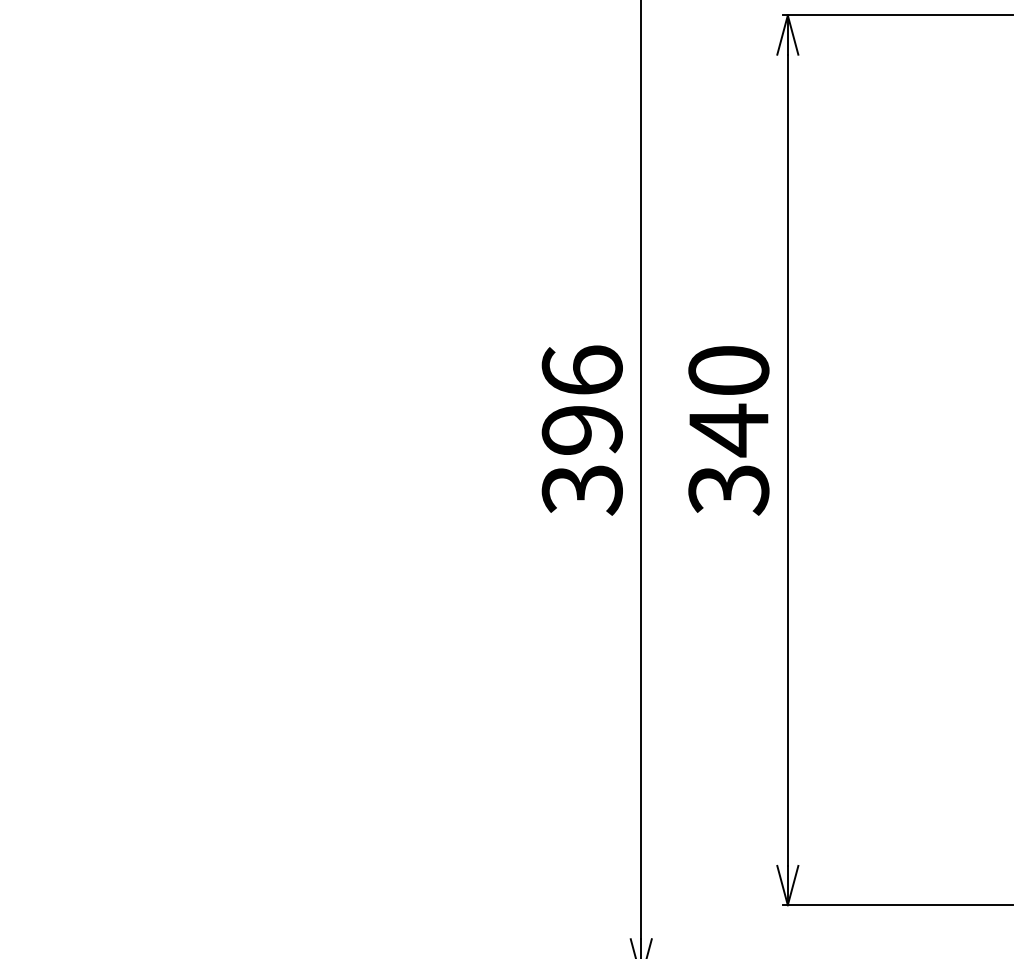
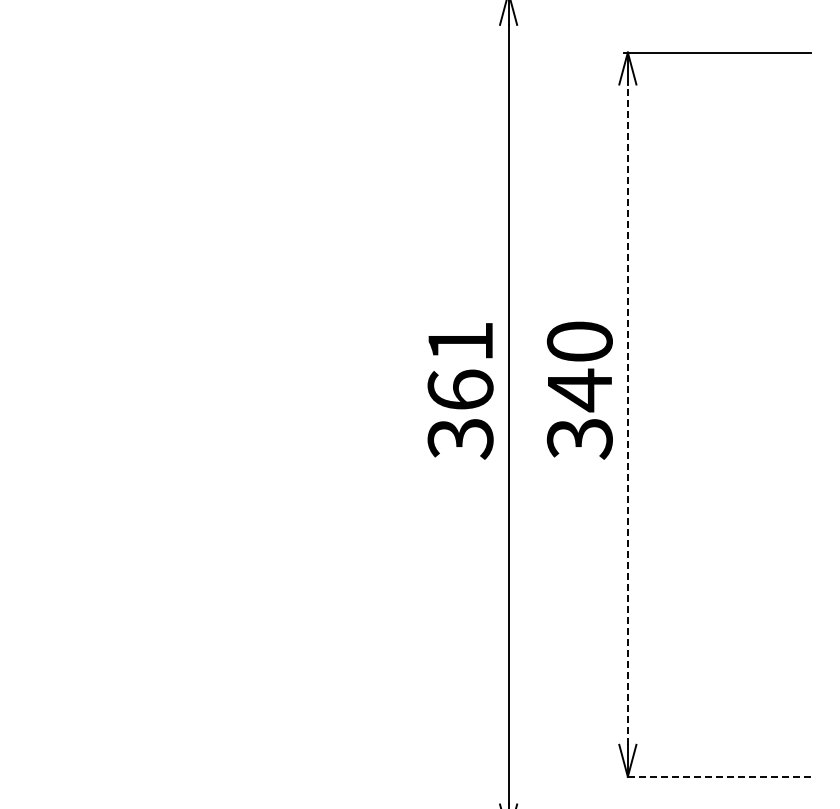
text: (582, 399) -> (460, 365), 396 -> 361
line: (787, 460) -> (627, 414), solid -> dashed
line: (897, 904) -> (717, 776), solid -> dashed

